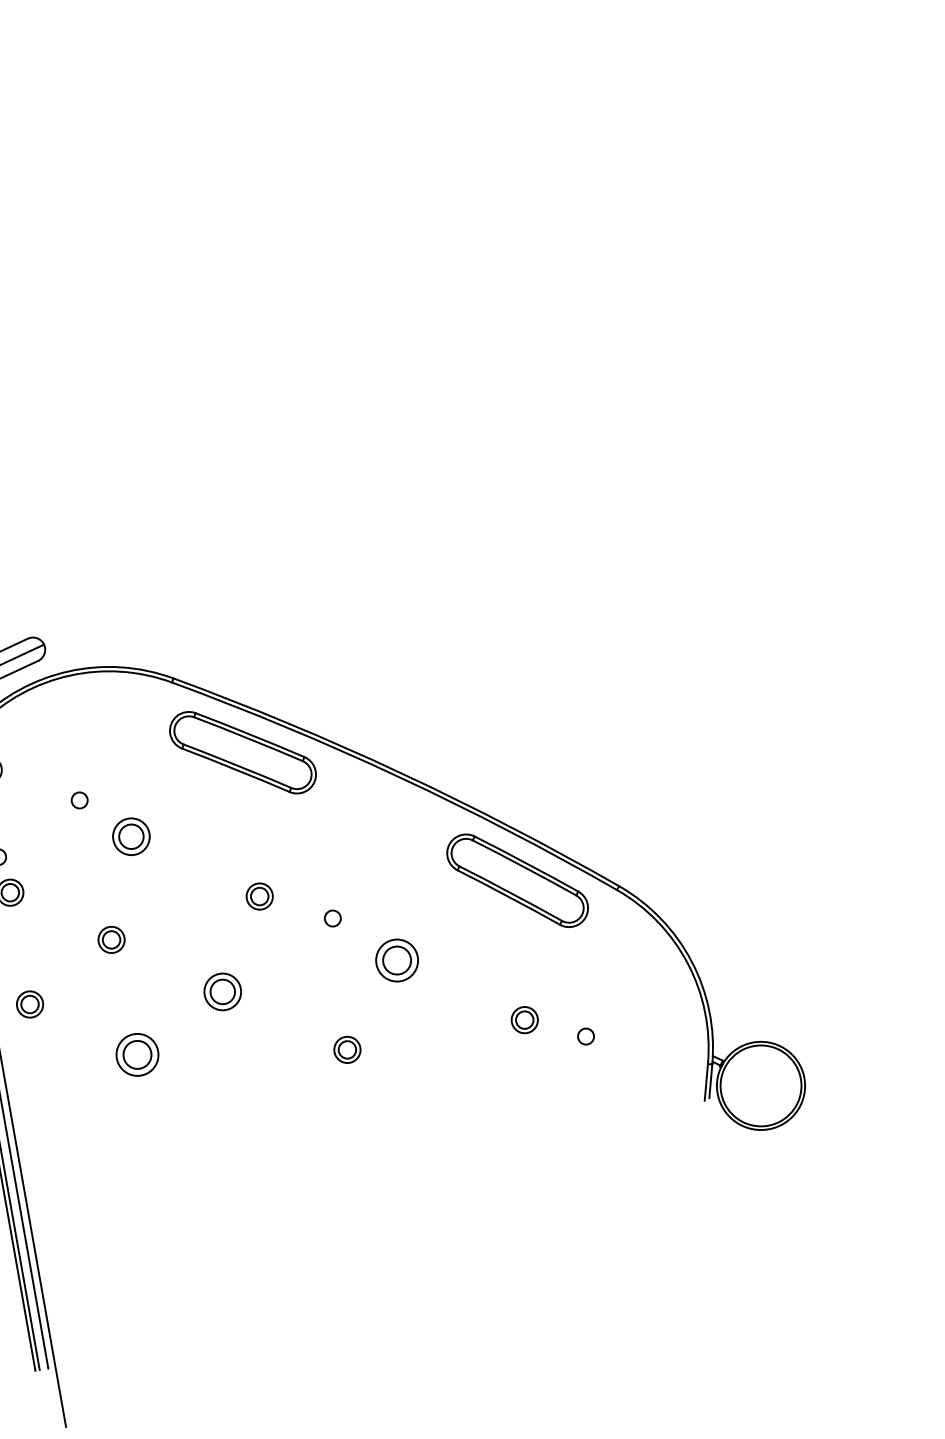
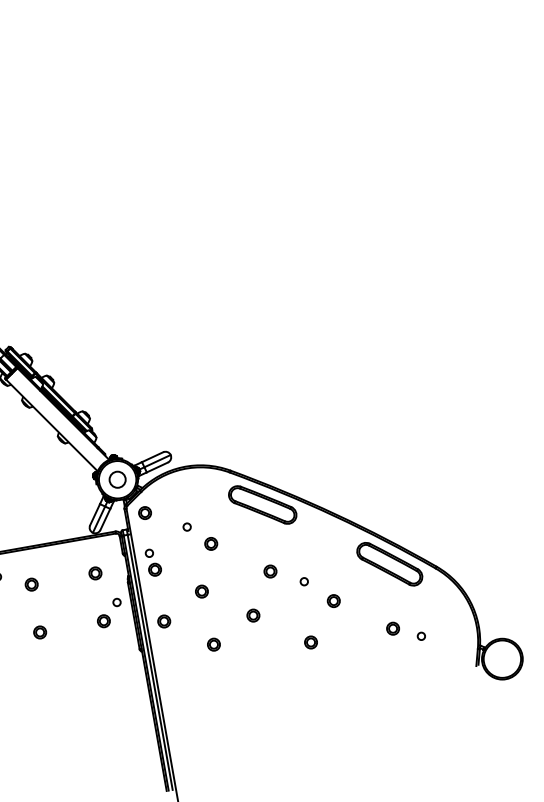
part: (132, 835) -> (211, 543), size x0.71
part: (395, 959) -> (333, 600), size x0.62
part: (223, 991) -> (253, 615), size x0.71
part: (136, 1054) -> (213, 644), size x0.62

